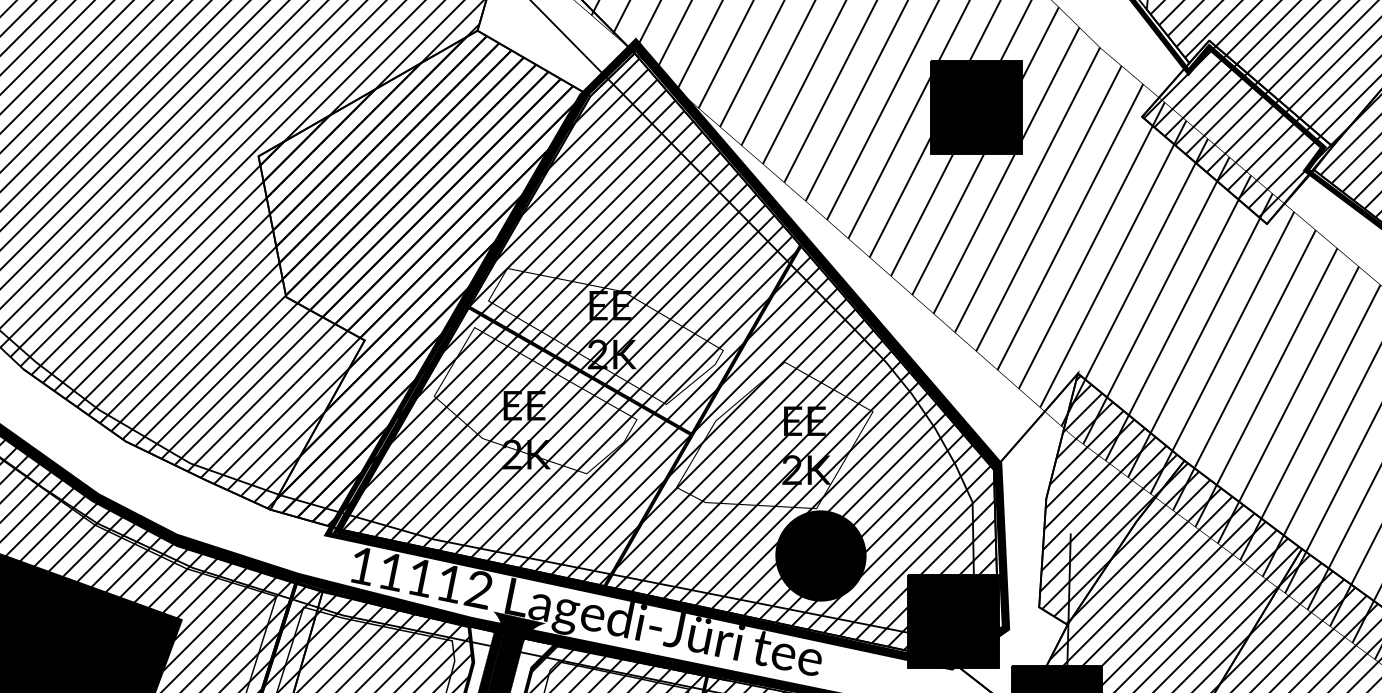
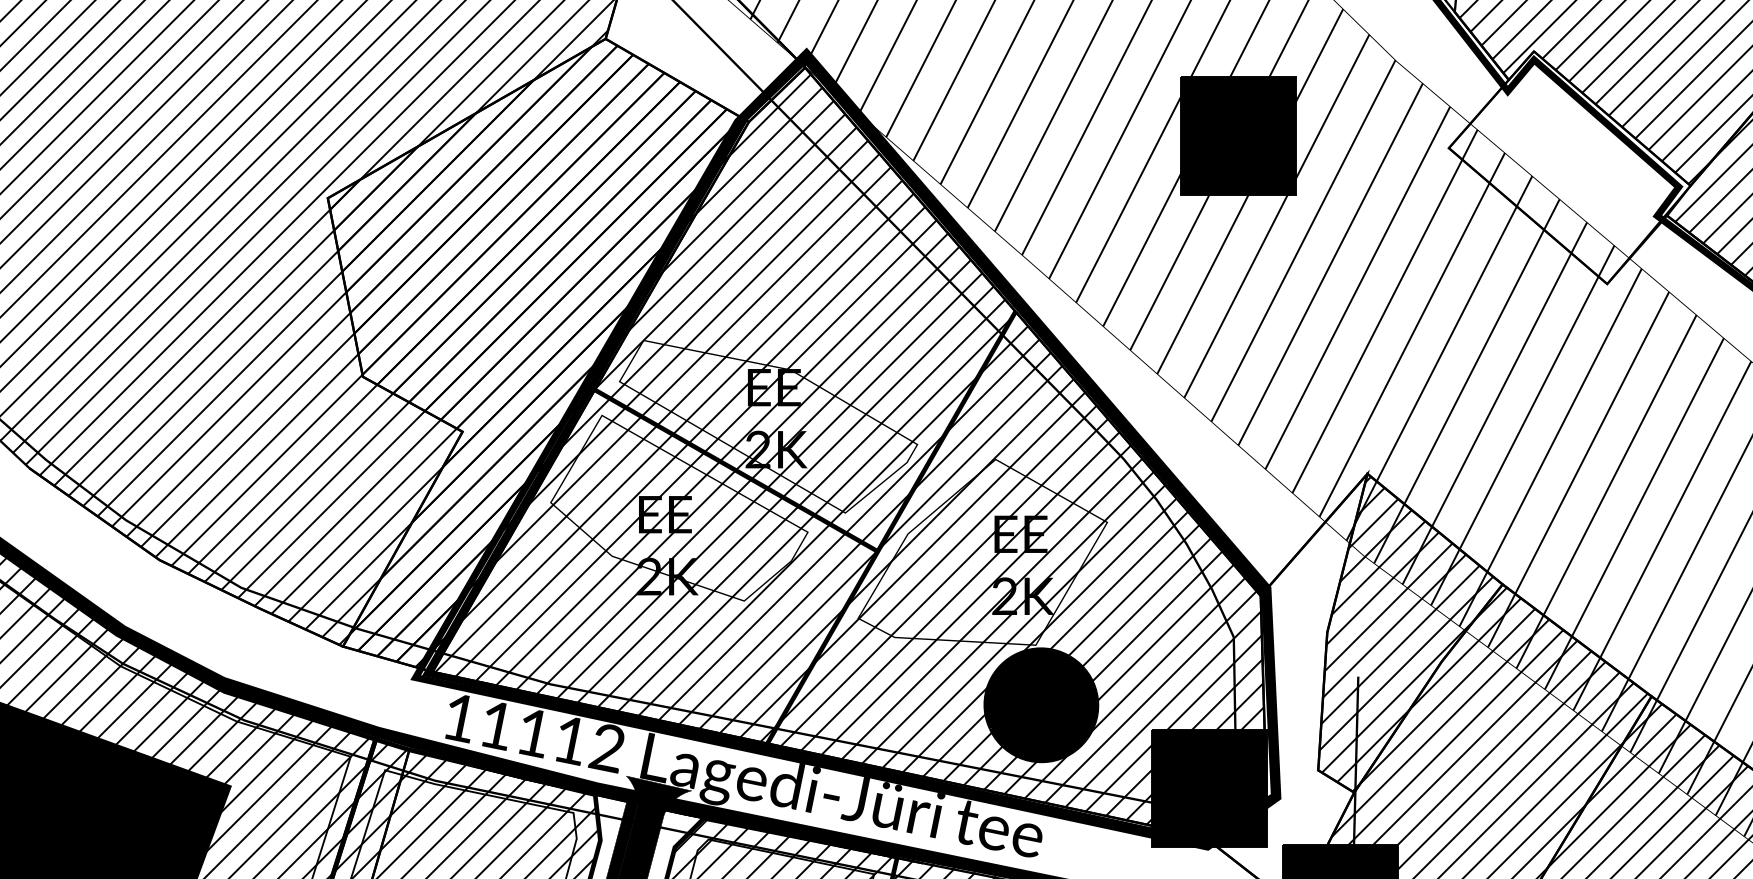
hatch: (1237, 131) -> (1569, 166), removed

